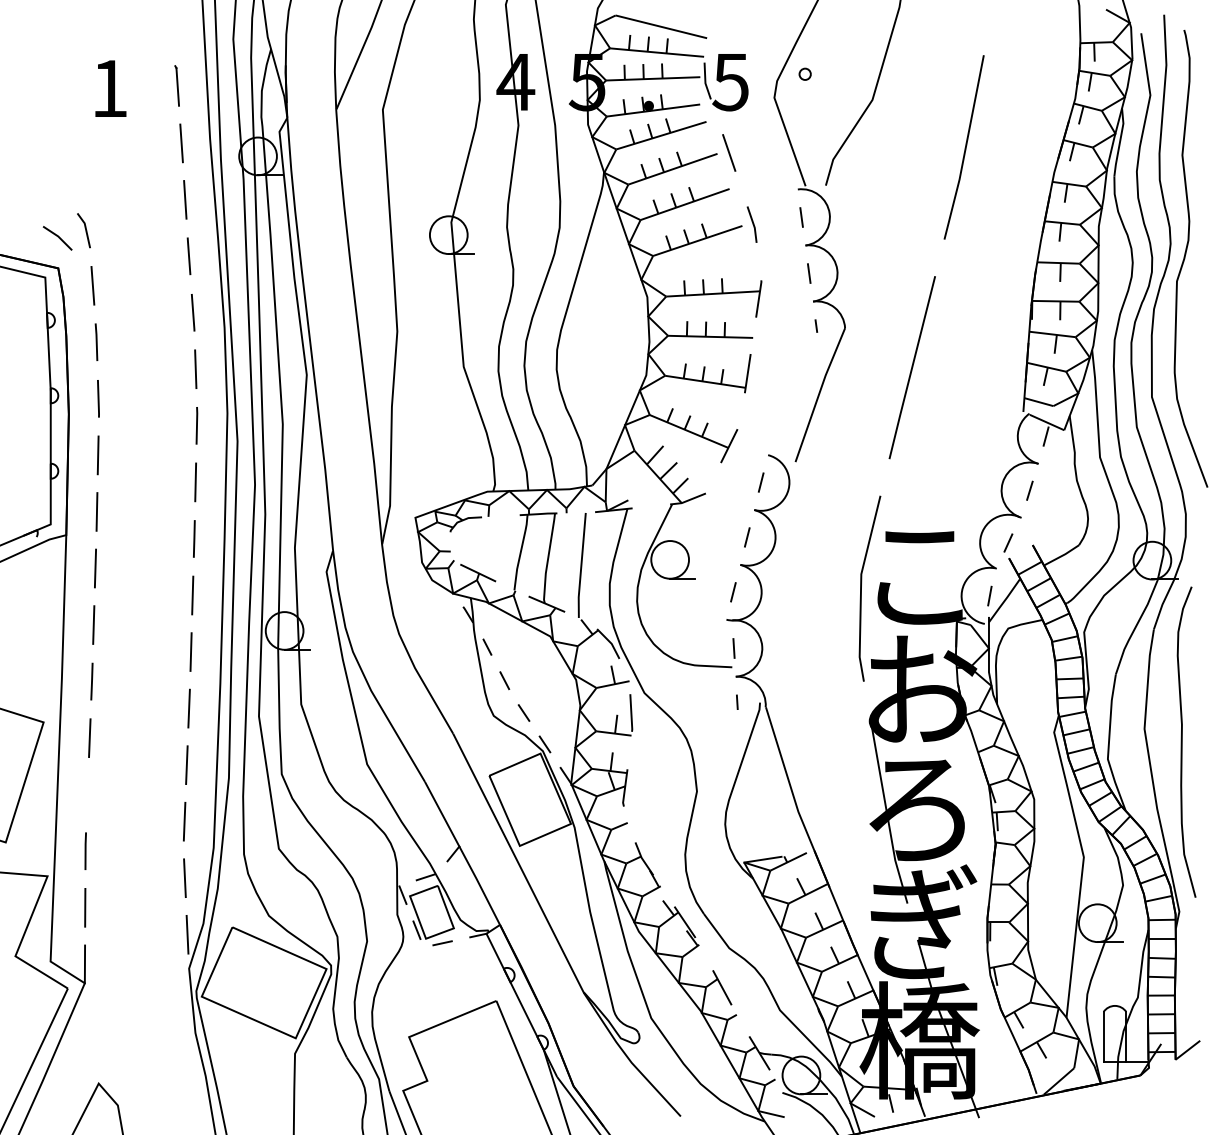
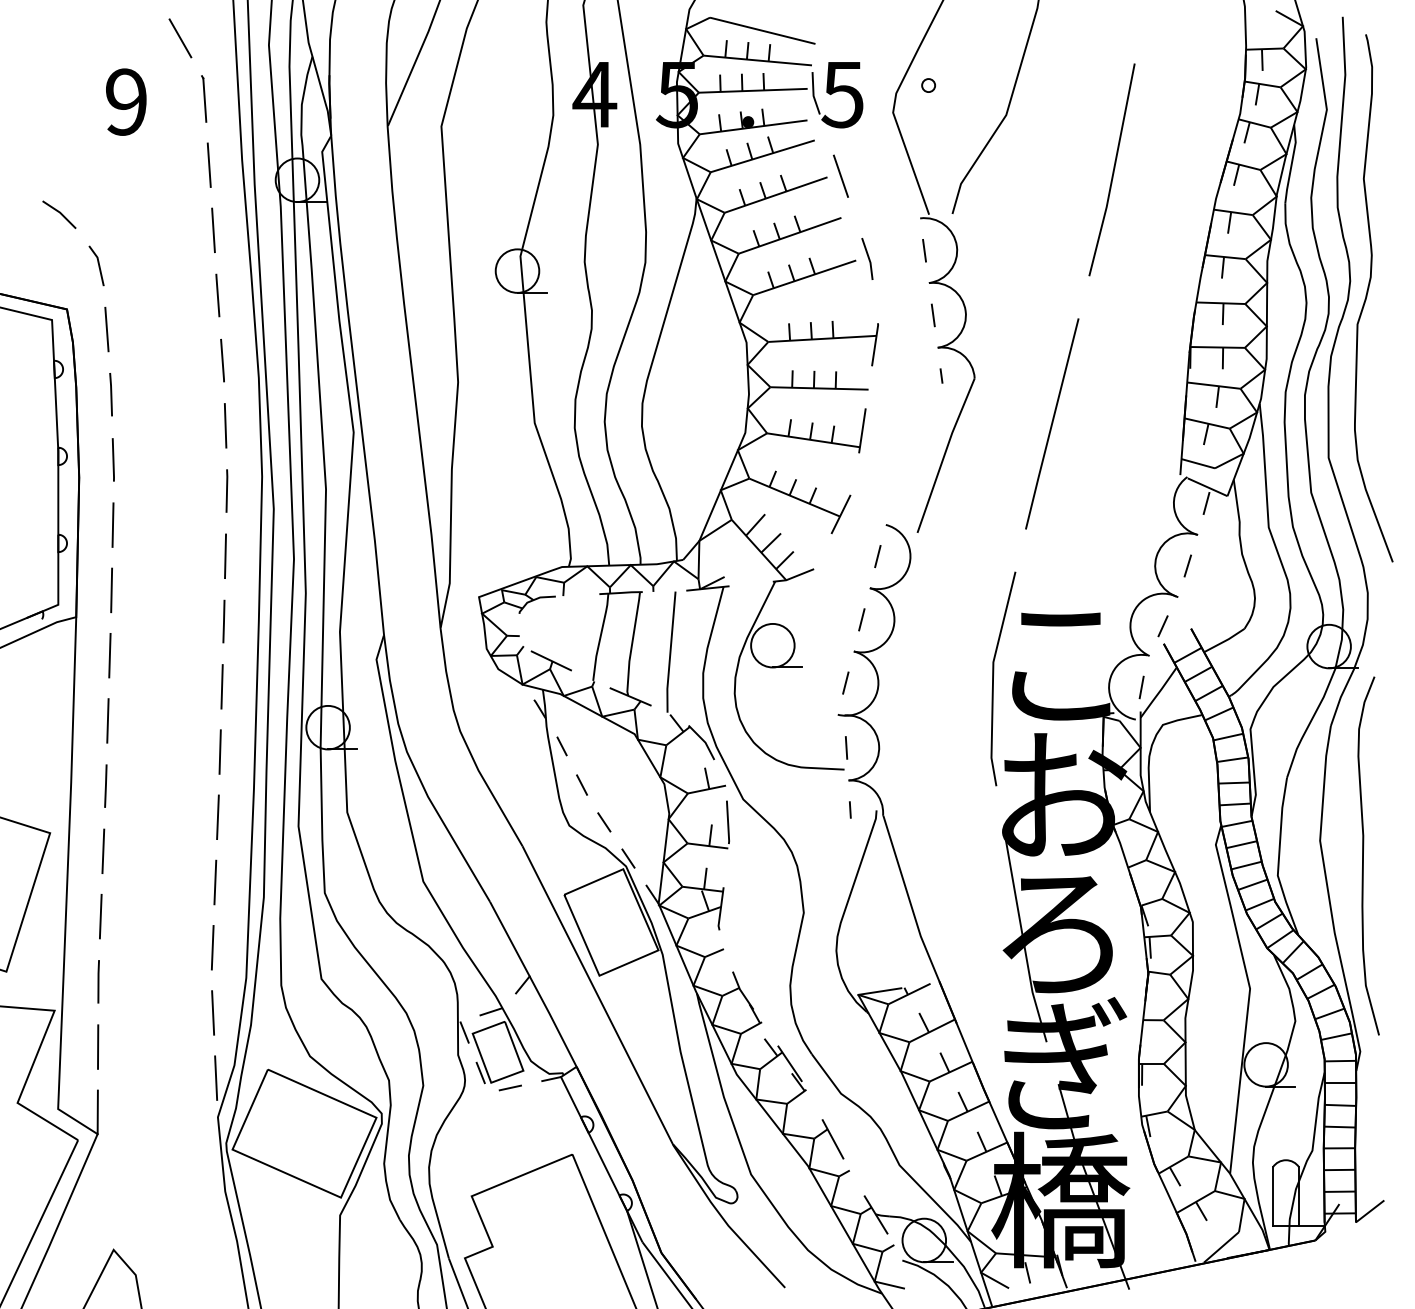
line: (156, 33) -> (180, 38), added
text: (109, 88) -> (126, 101), 1 -> 9
line: (57, 237) -> (59, 213), moved
line: (87, 794) -> (100, 916), added

